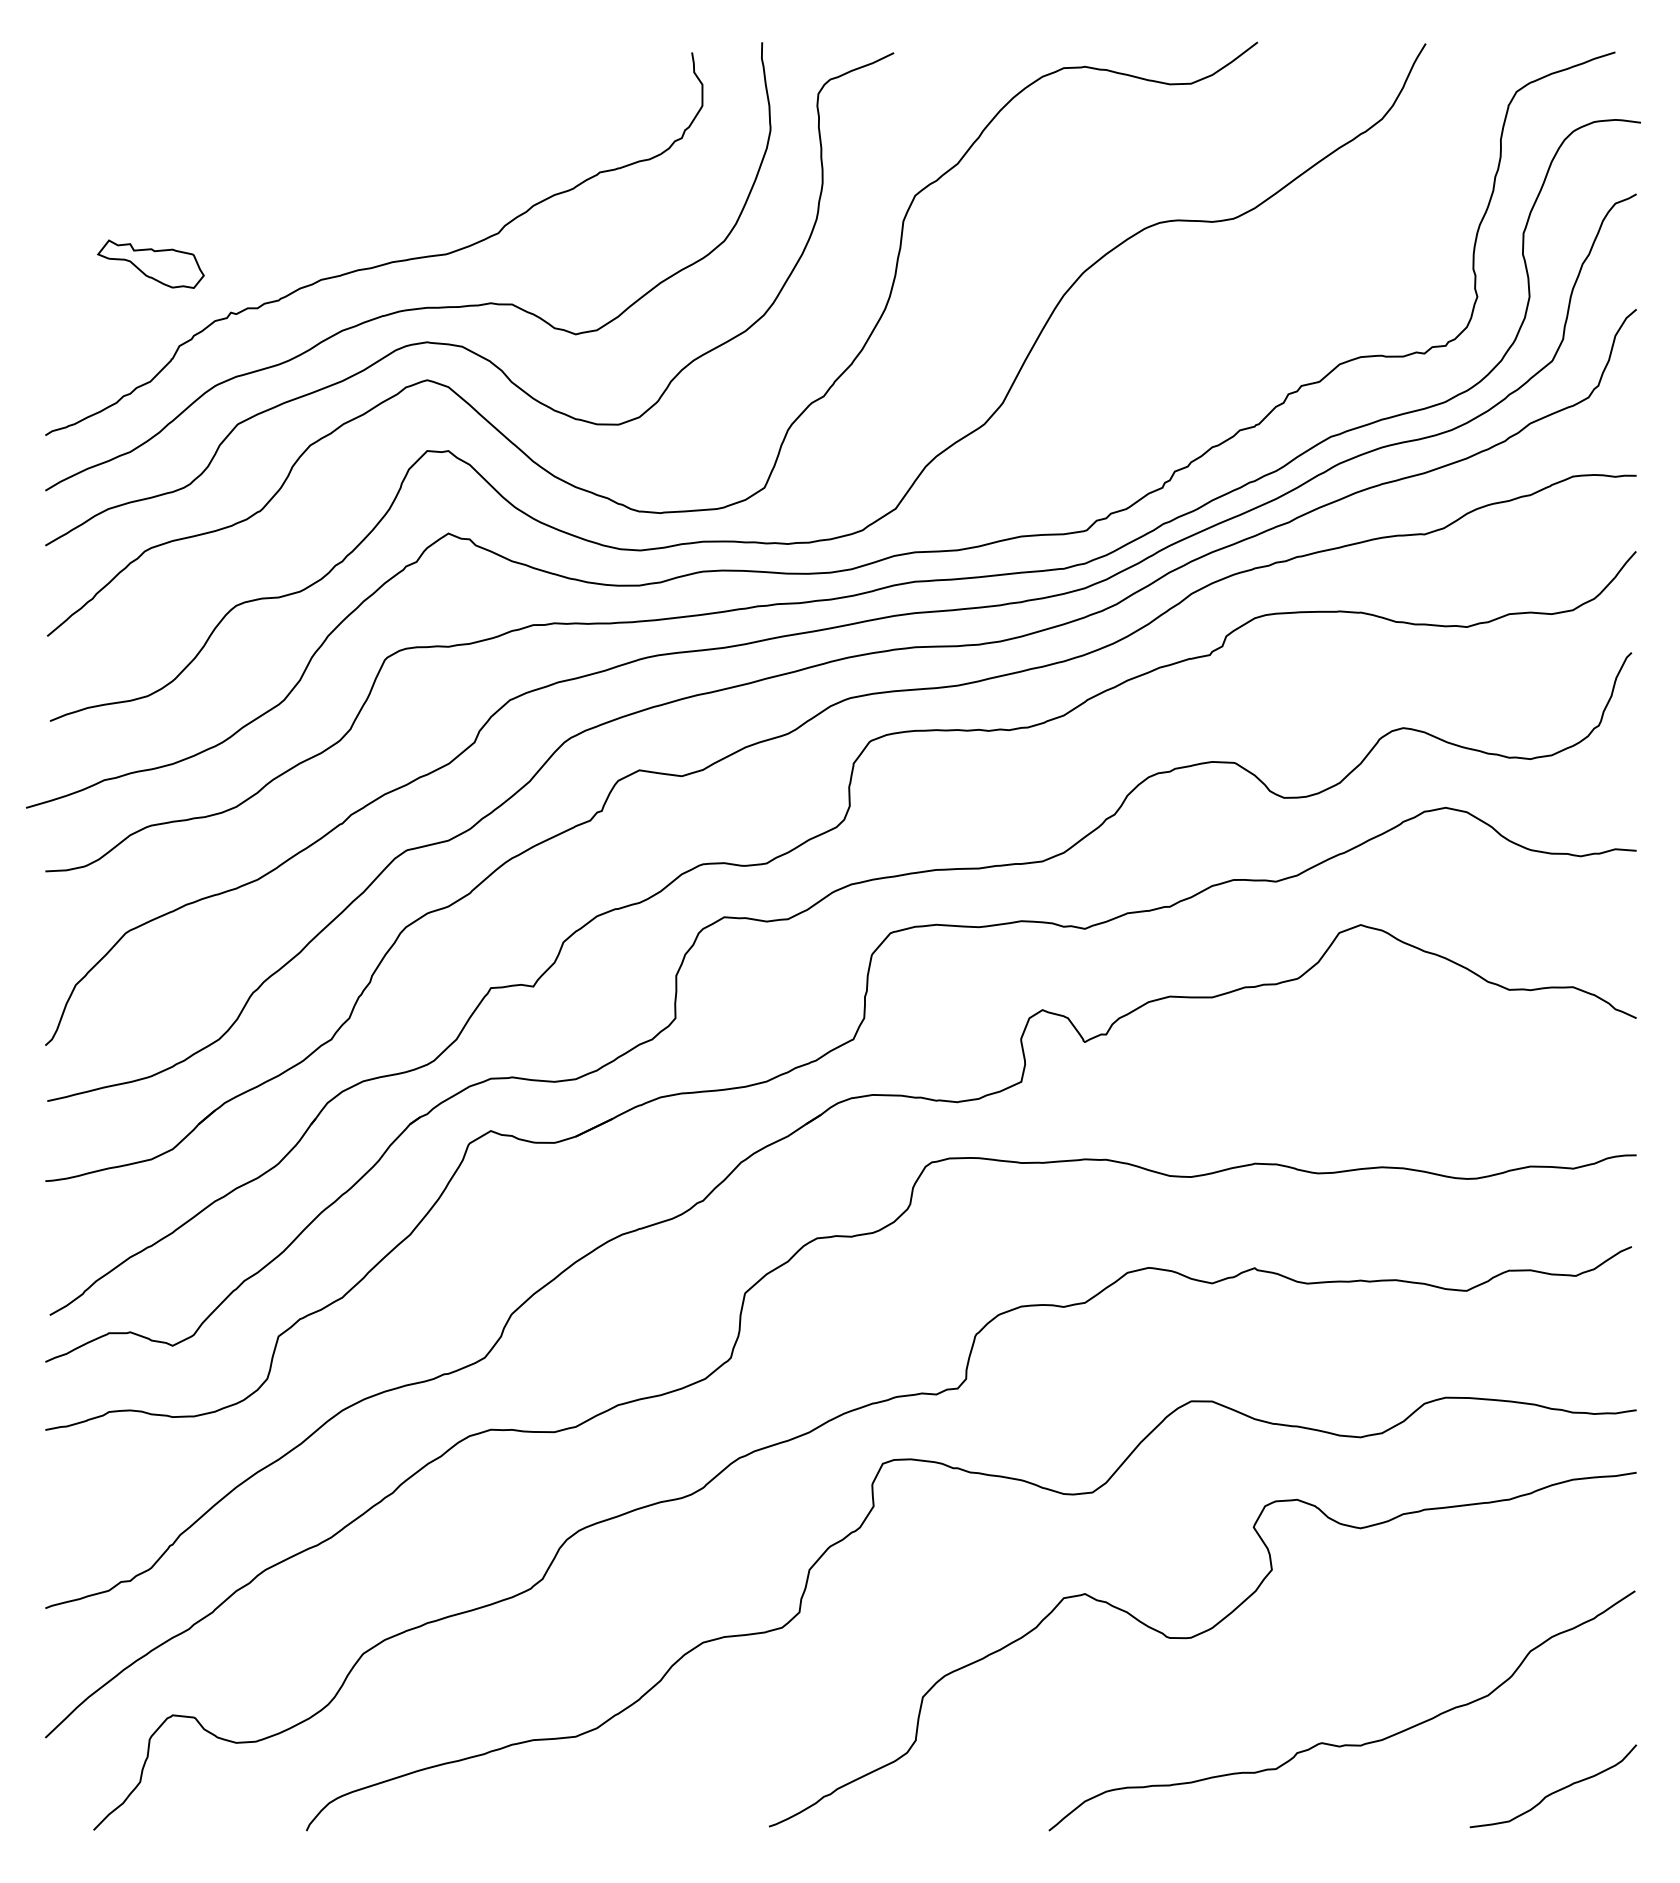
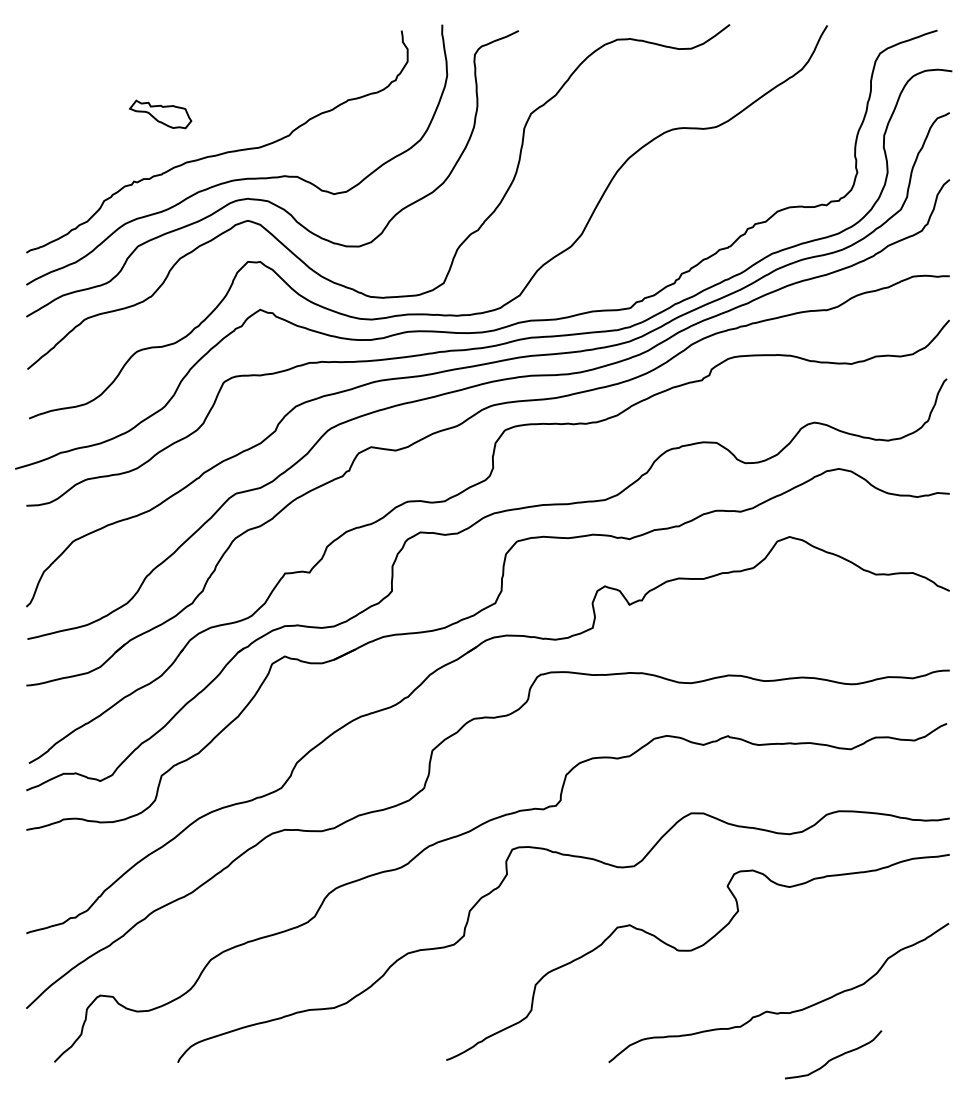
part: (150, 264) -> (160, 114), moved
curve: (1556, 1789) -> (835, 1056), moved

